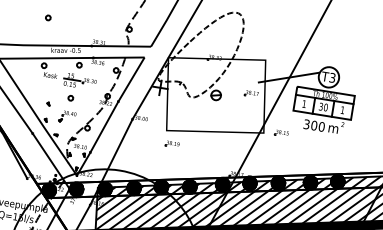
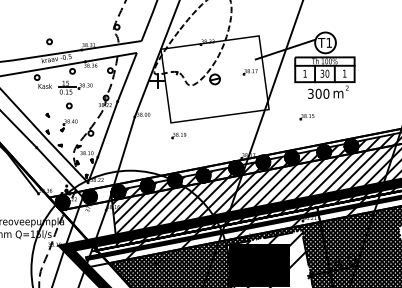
part: (48, 17) -> (49, 41), moved
text: (332, 77) -> (329, 42), T3 -> T1
part: (281, 133) -> (306, 117), moved

